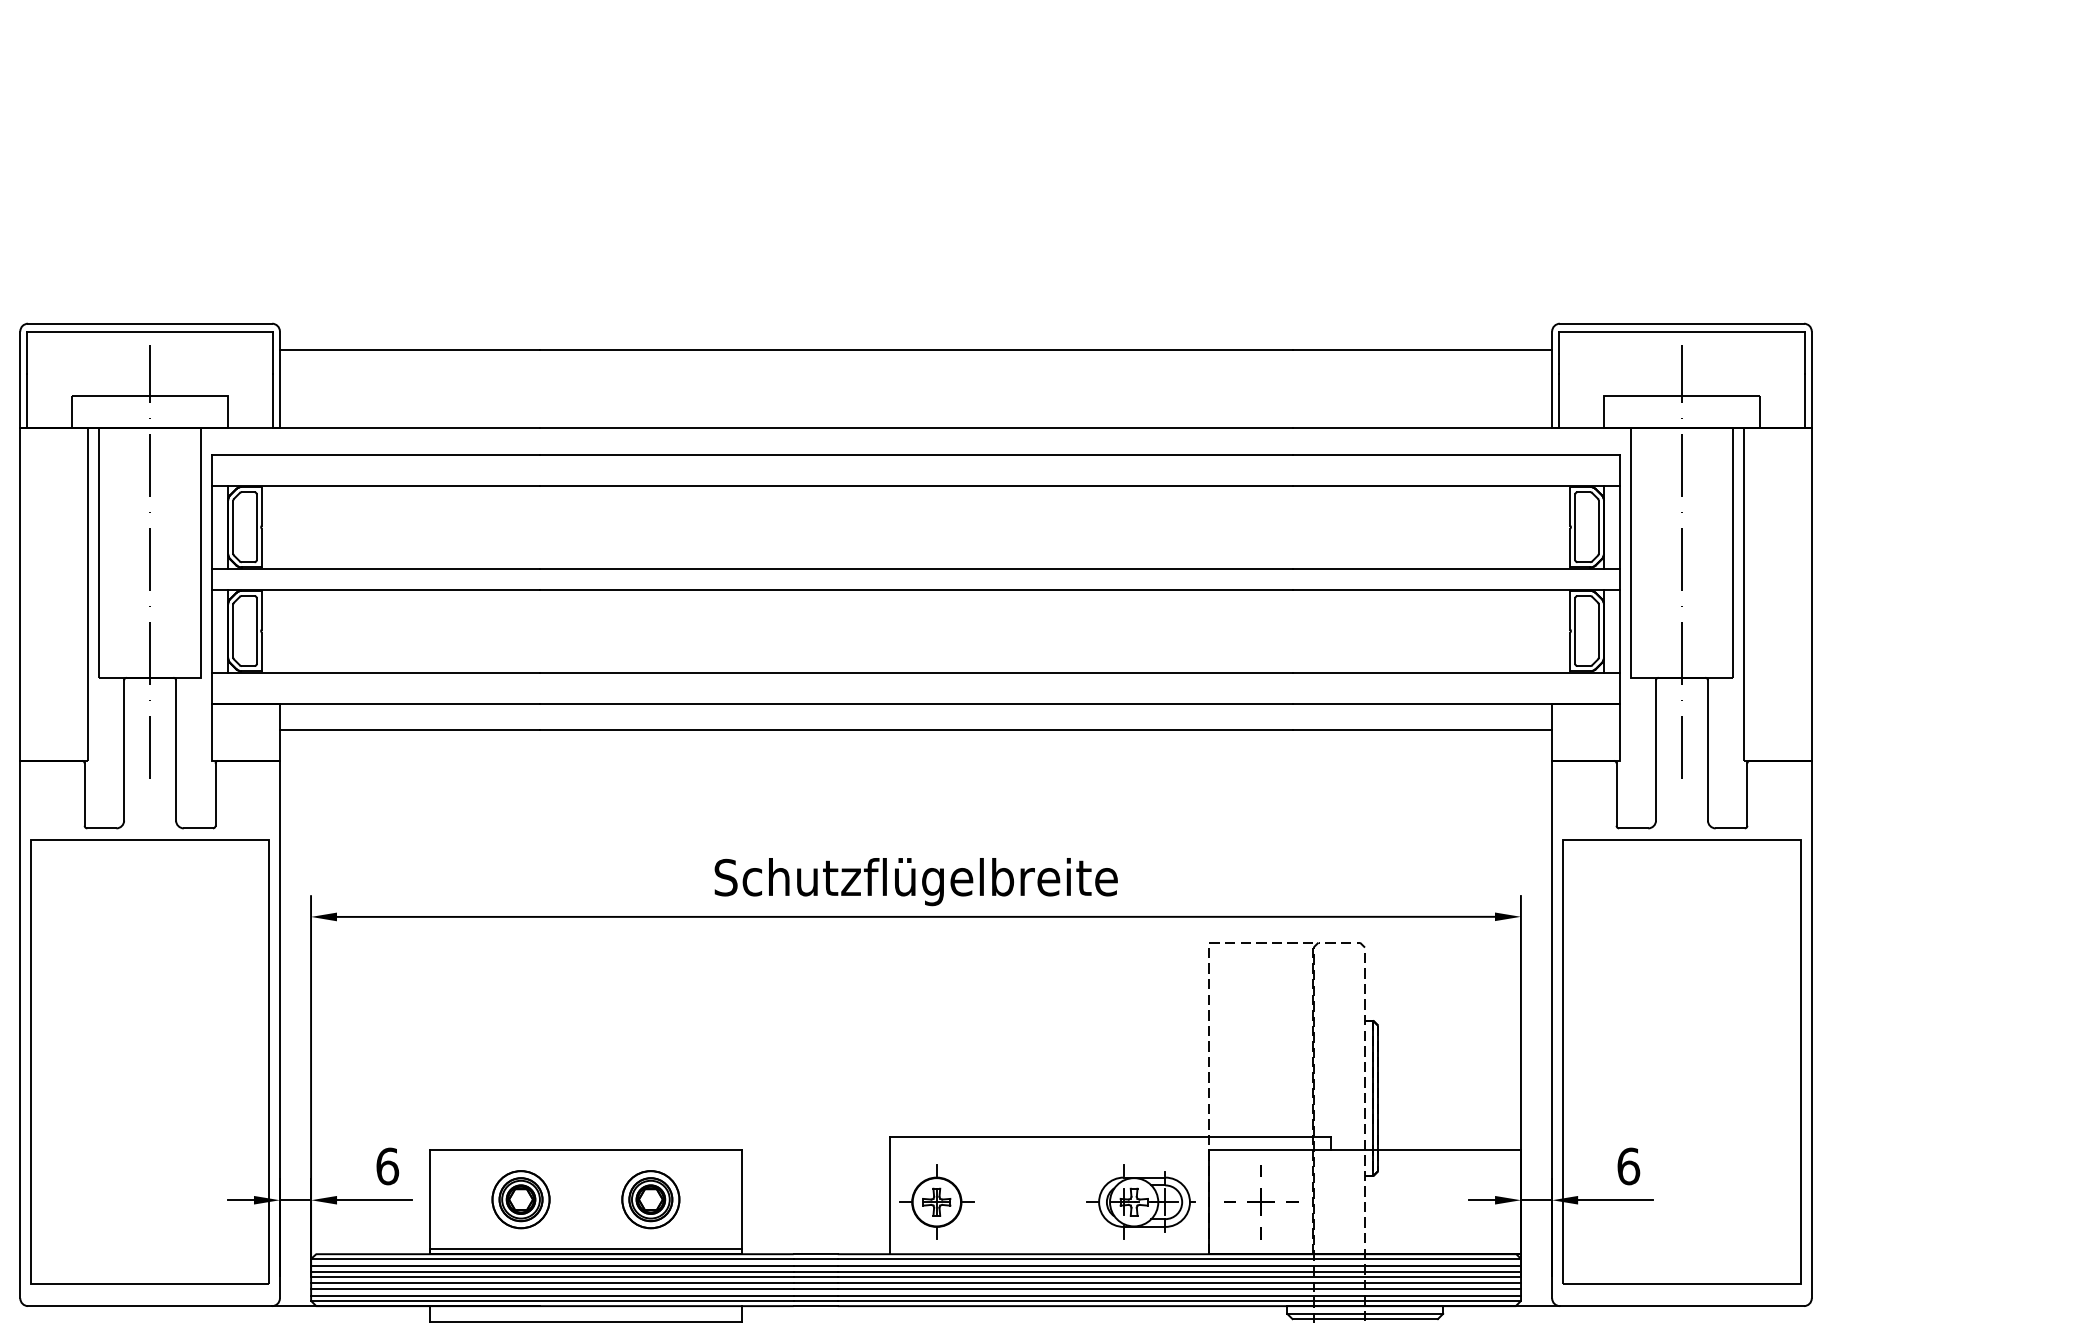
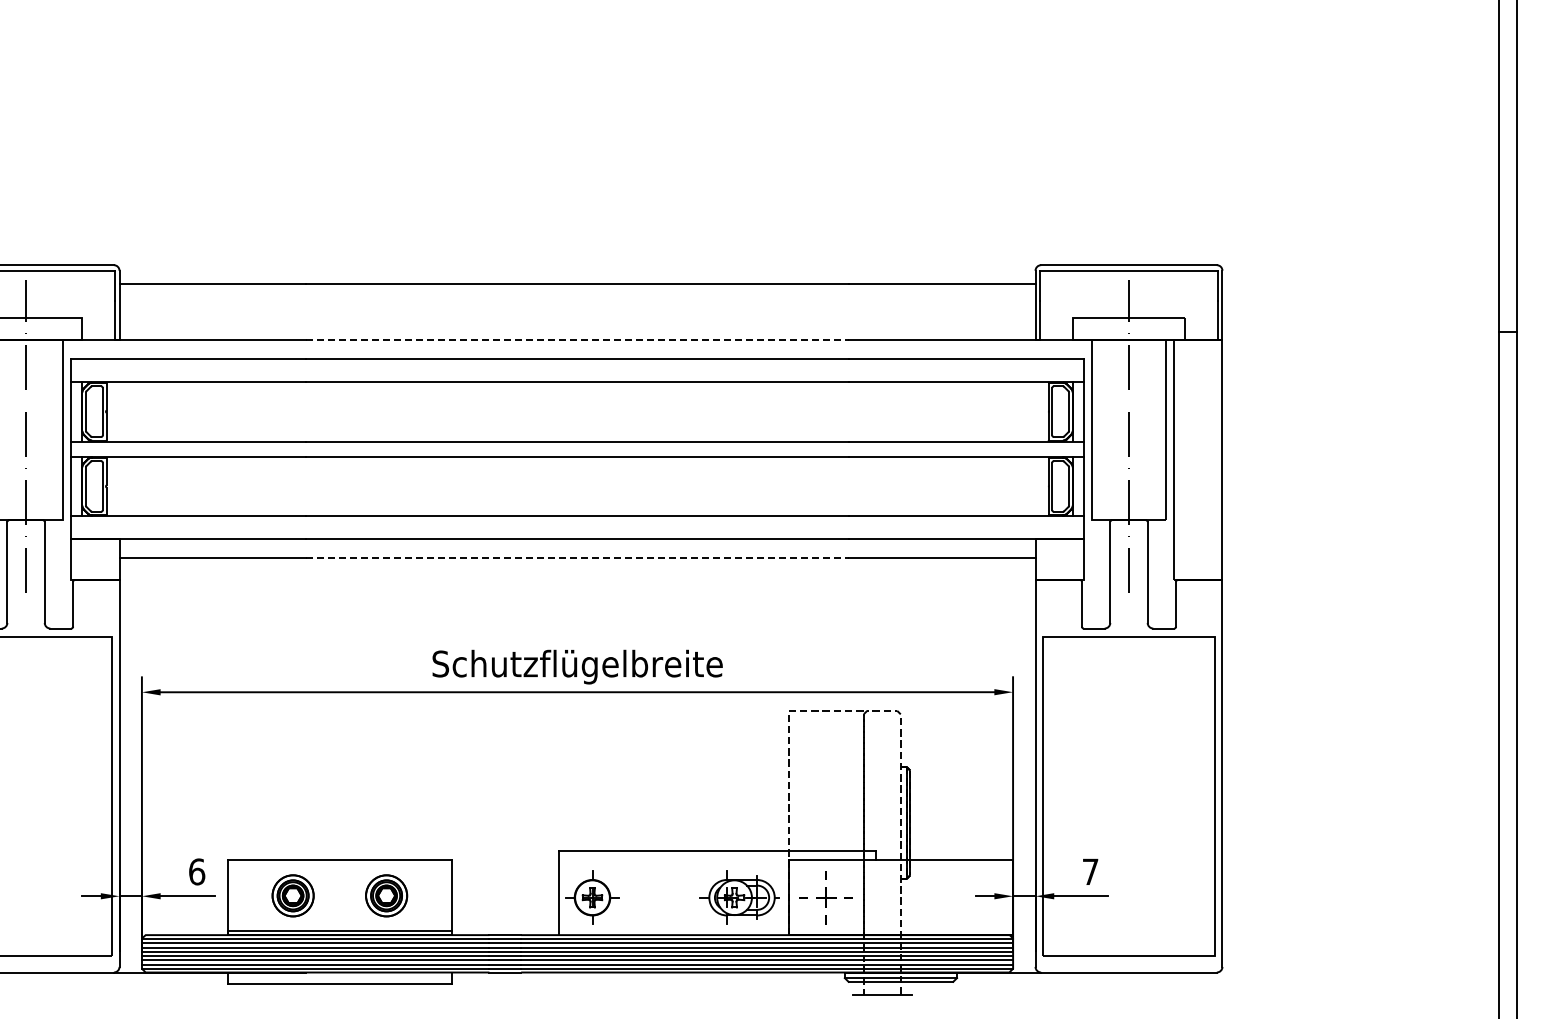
line: (917, 426) -> (578, 339), solid -> dashed
line: (917, 729) -> (578, 557), solid -> dashed
text: (1628, 1165) -> (1090, 871), 6 -> 7

